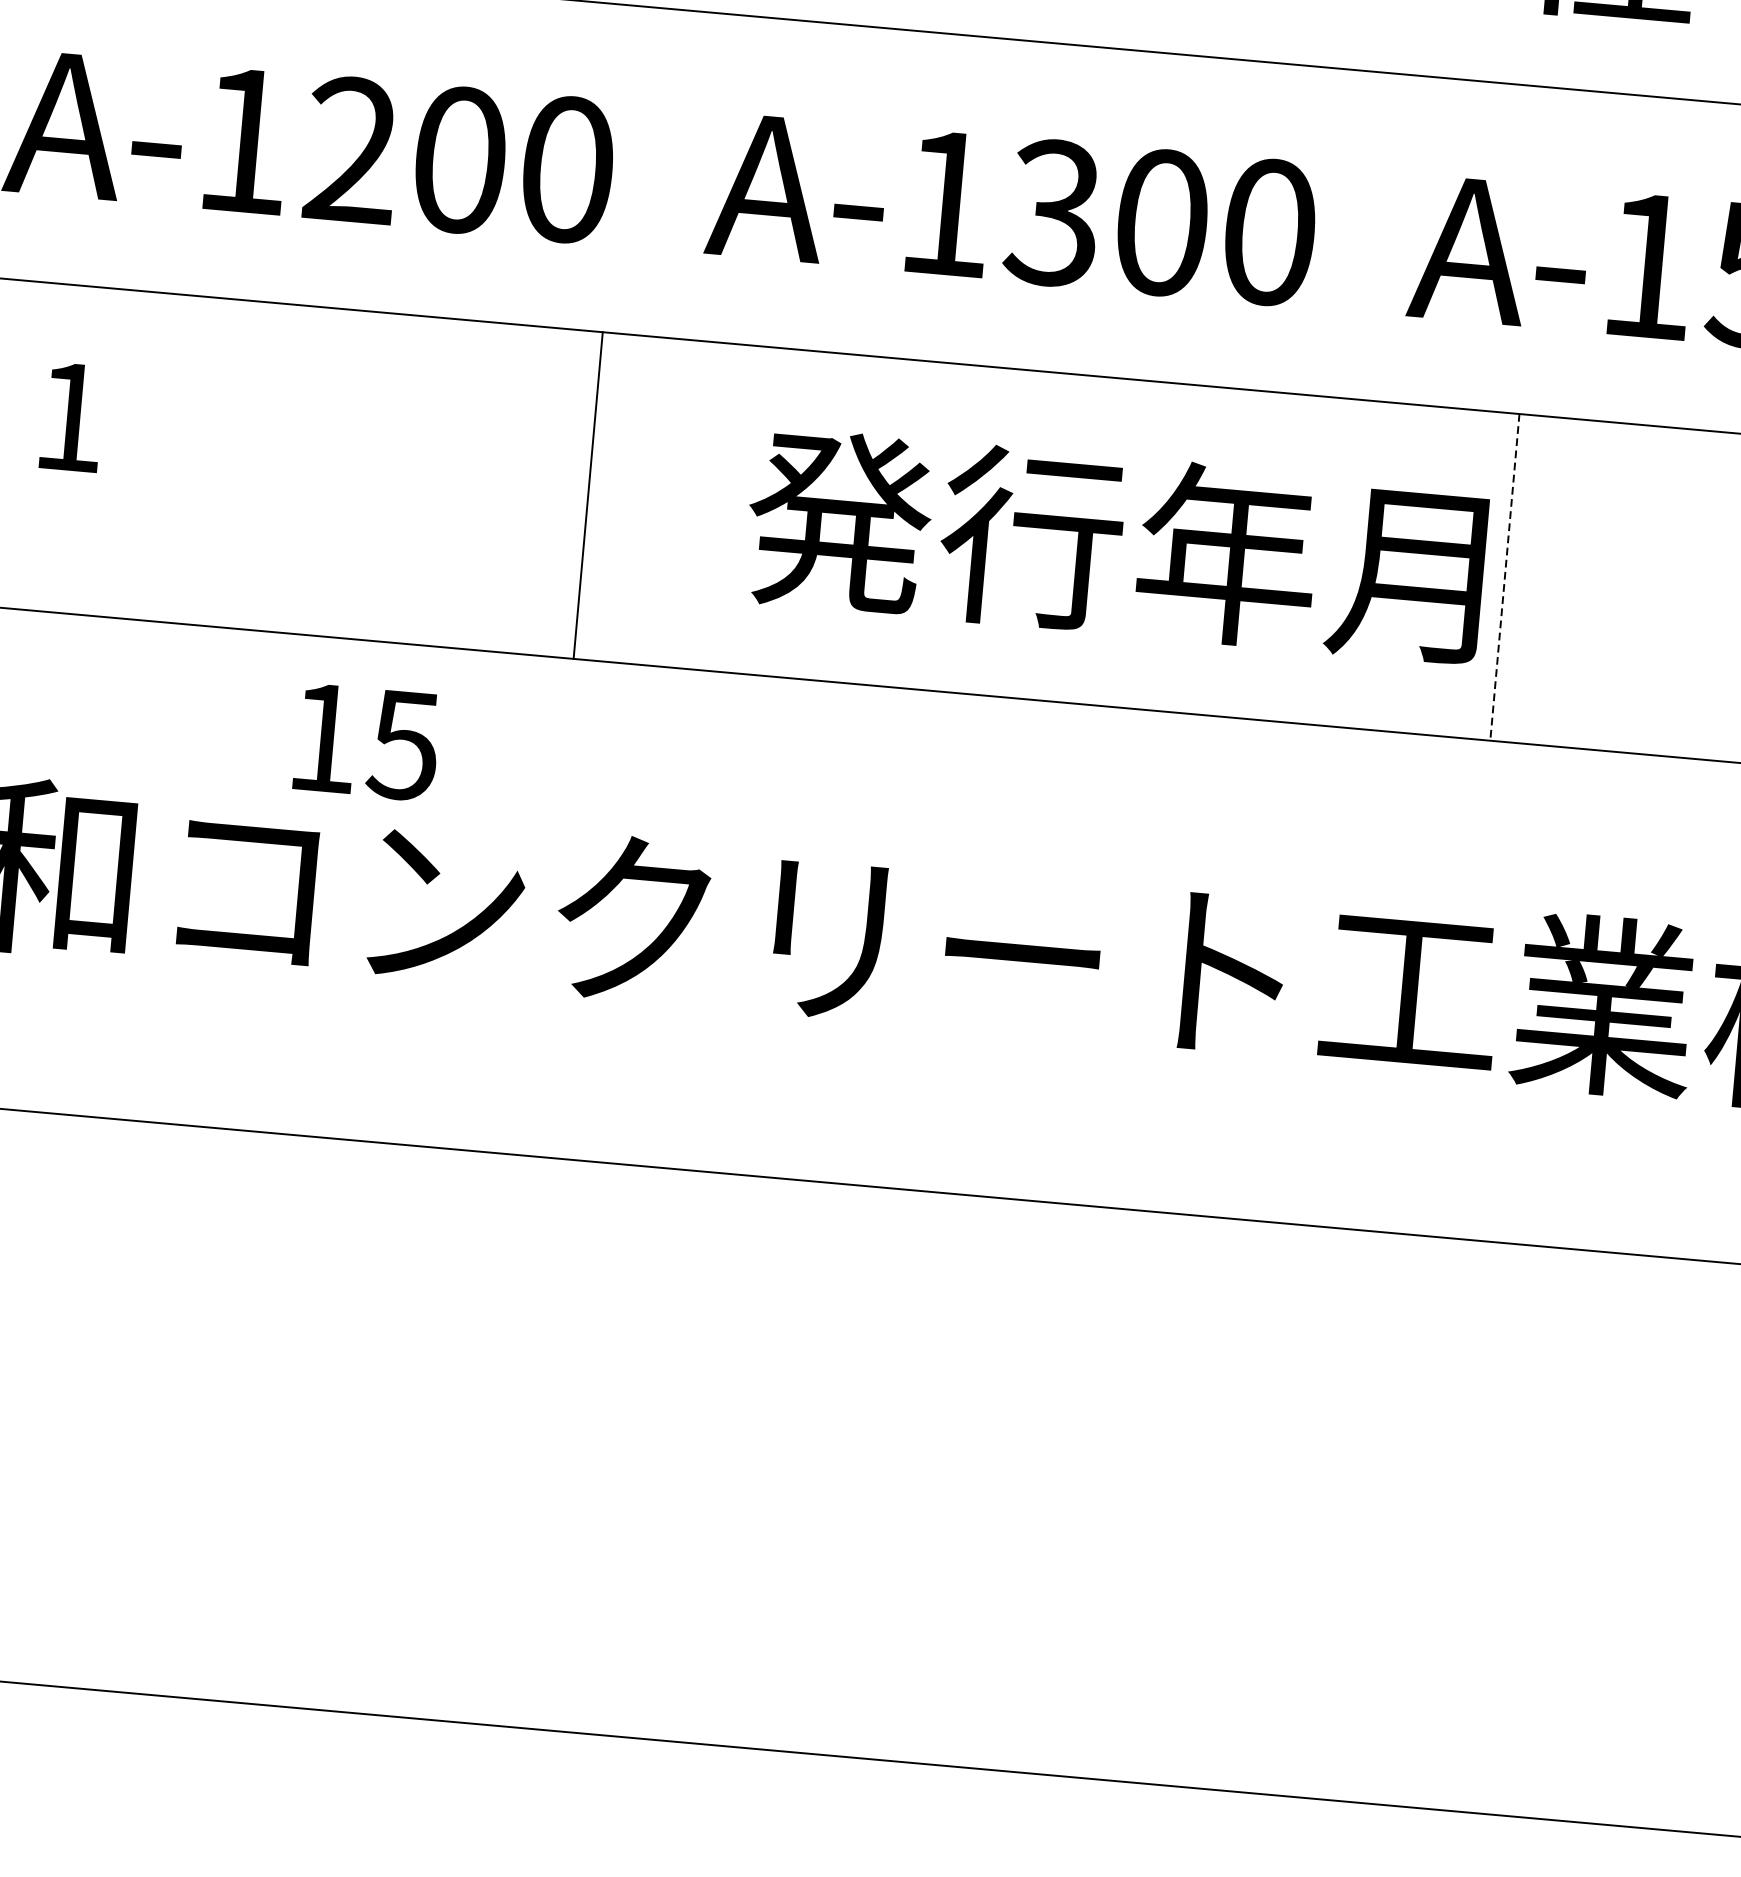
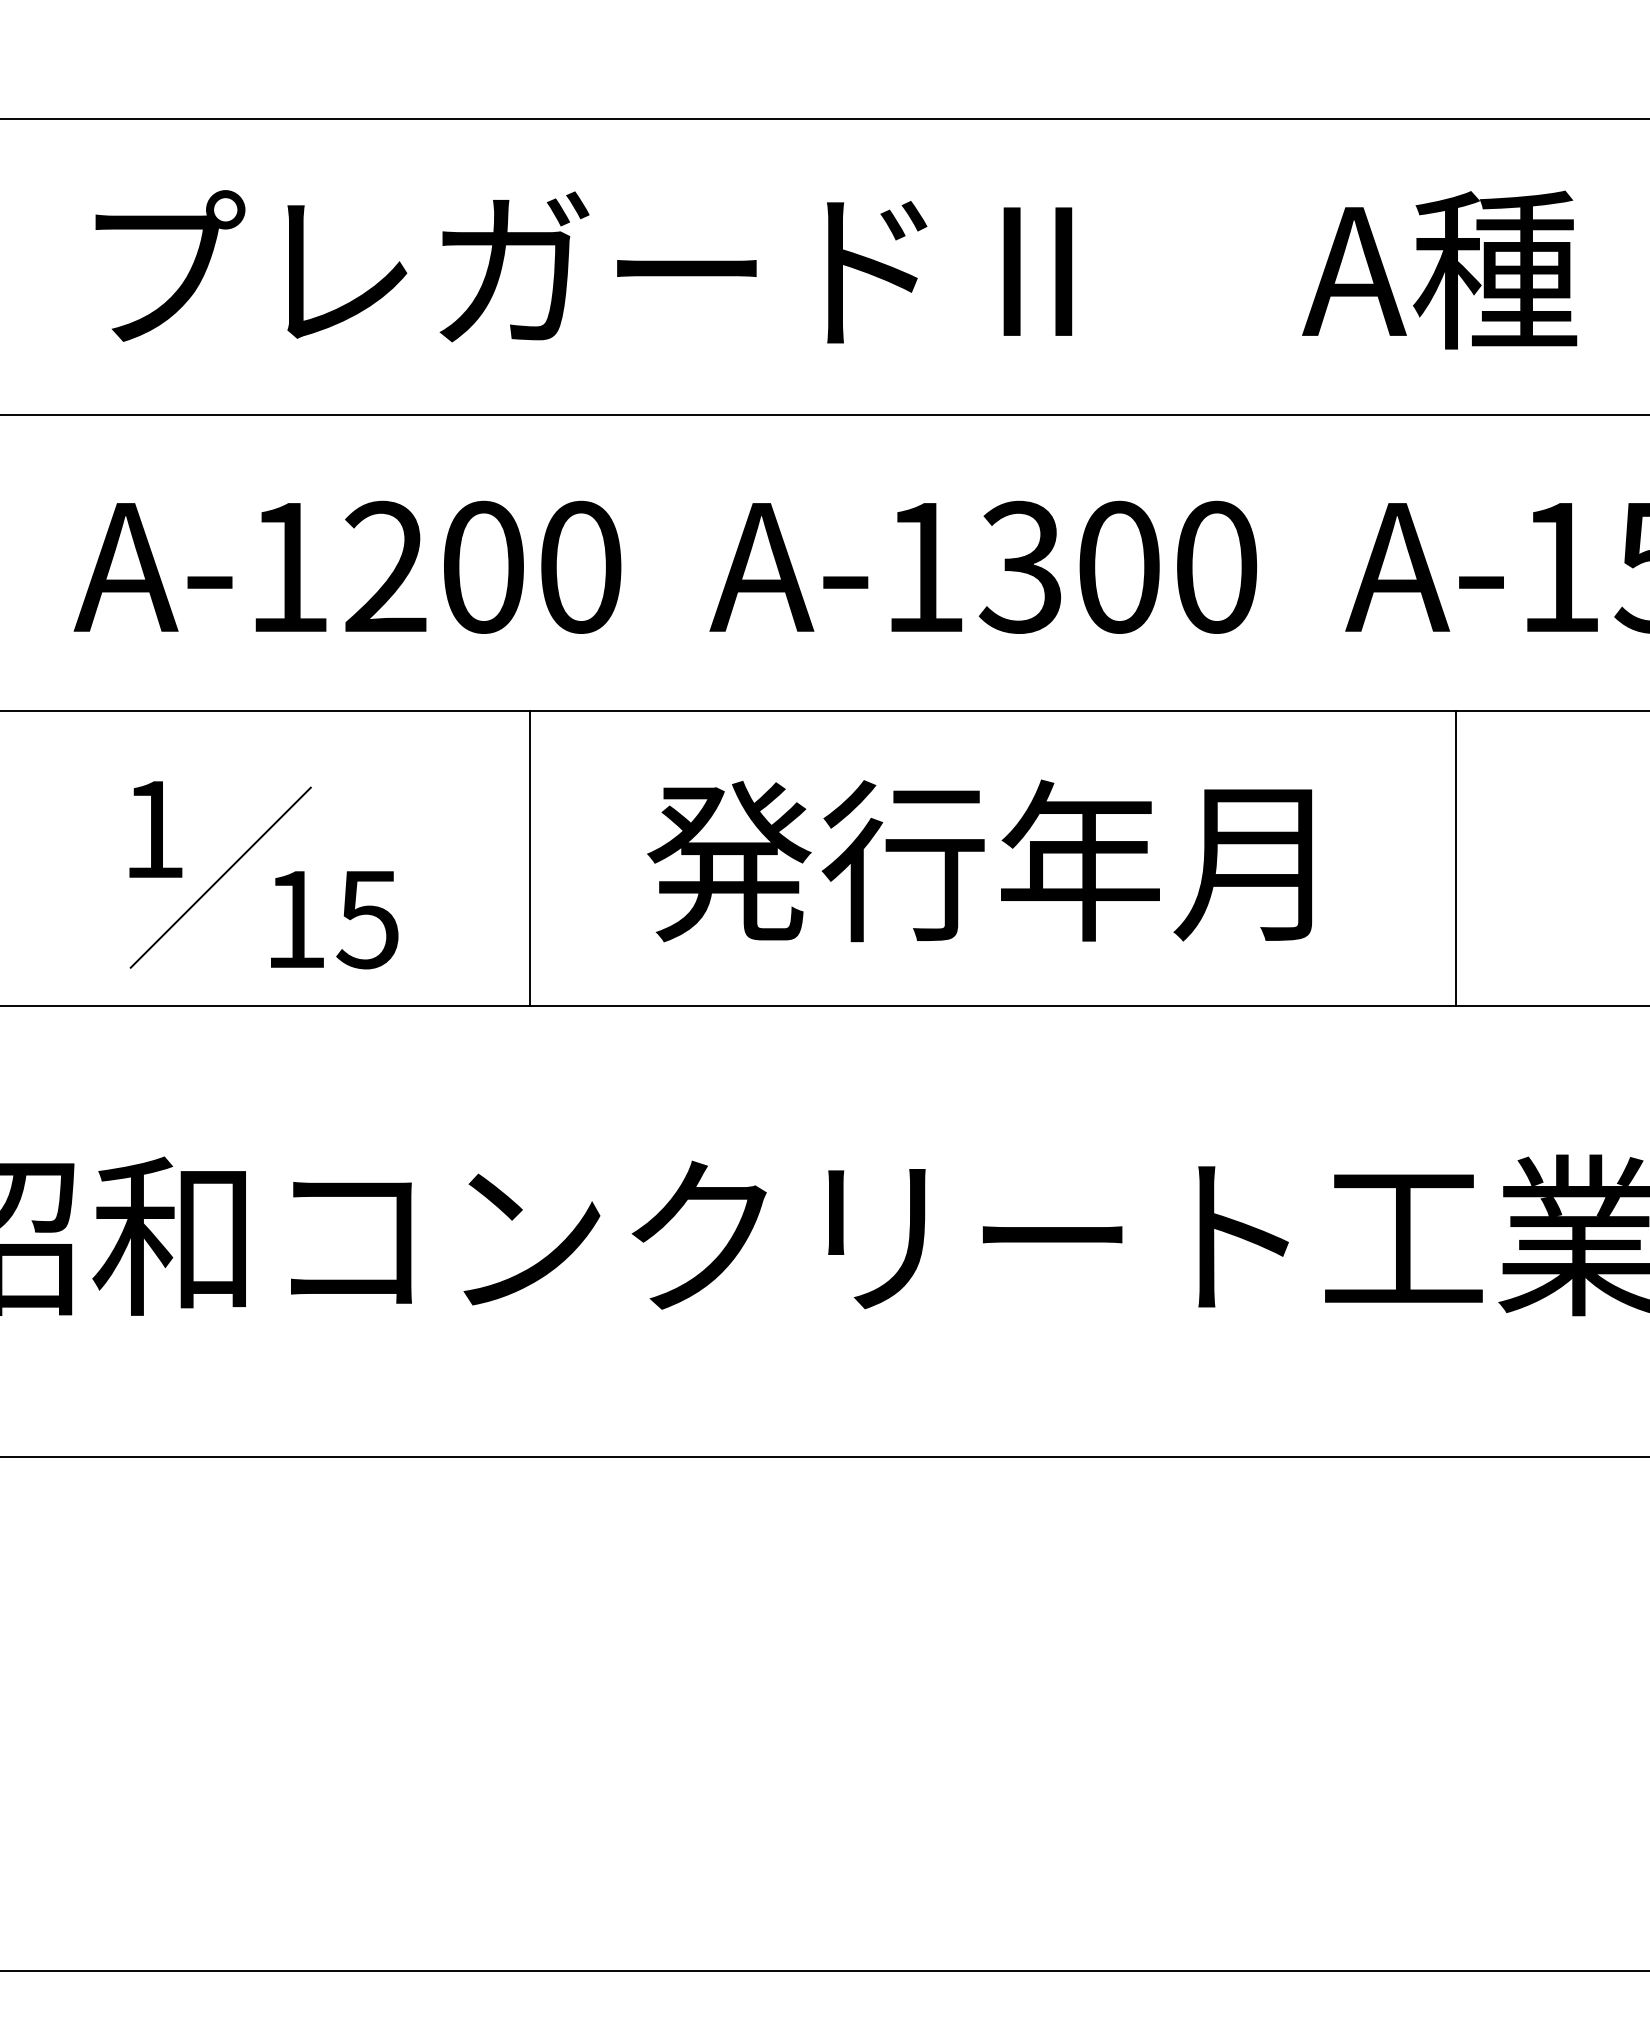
line: (139, 476) -> (220, 877), added
line: (588, 495) -> (529, 858), moved
text: (1115, 544) -> (979, 860), moved
line: (1504, 577) -> (1455, 858), dashed -> solid
text: (366, 743) -> (334, 920), moved

